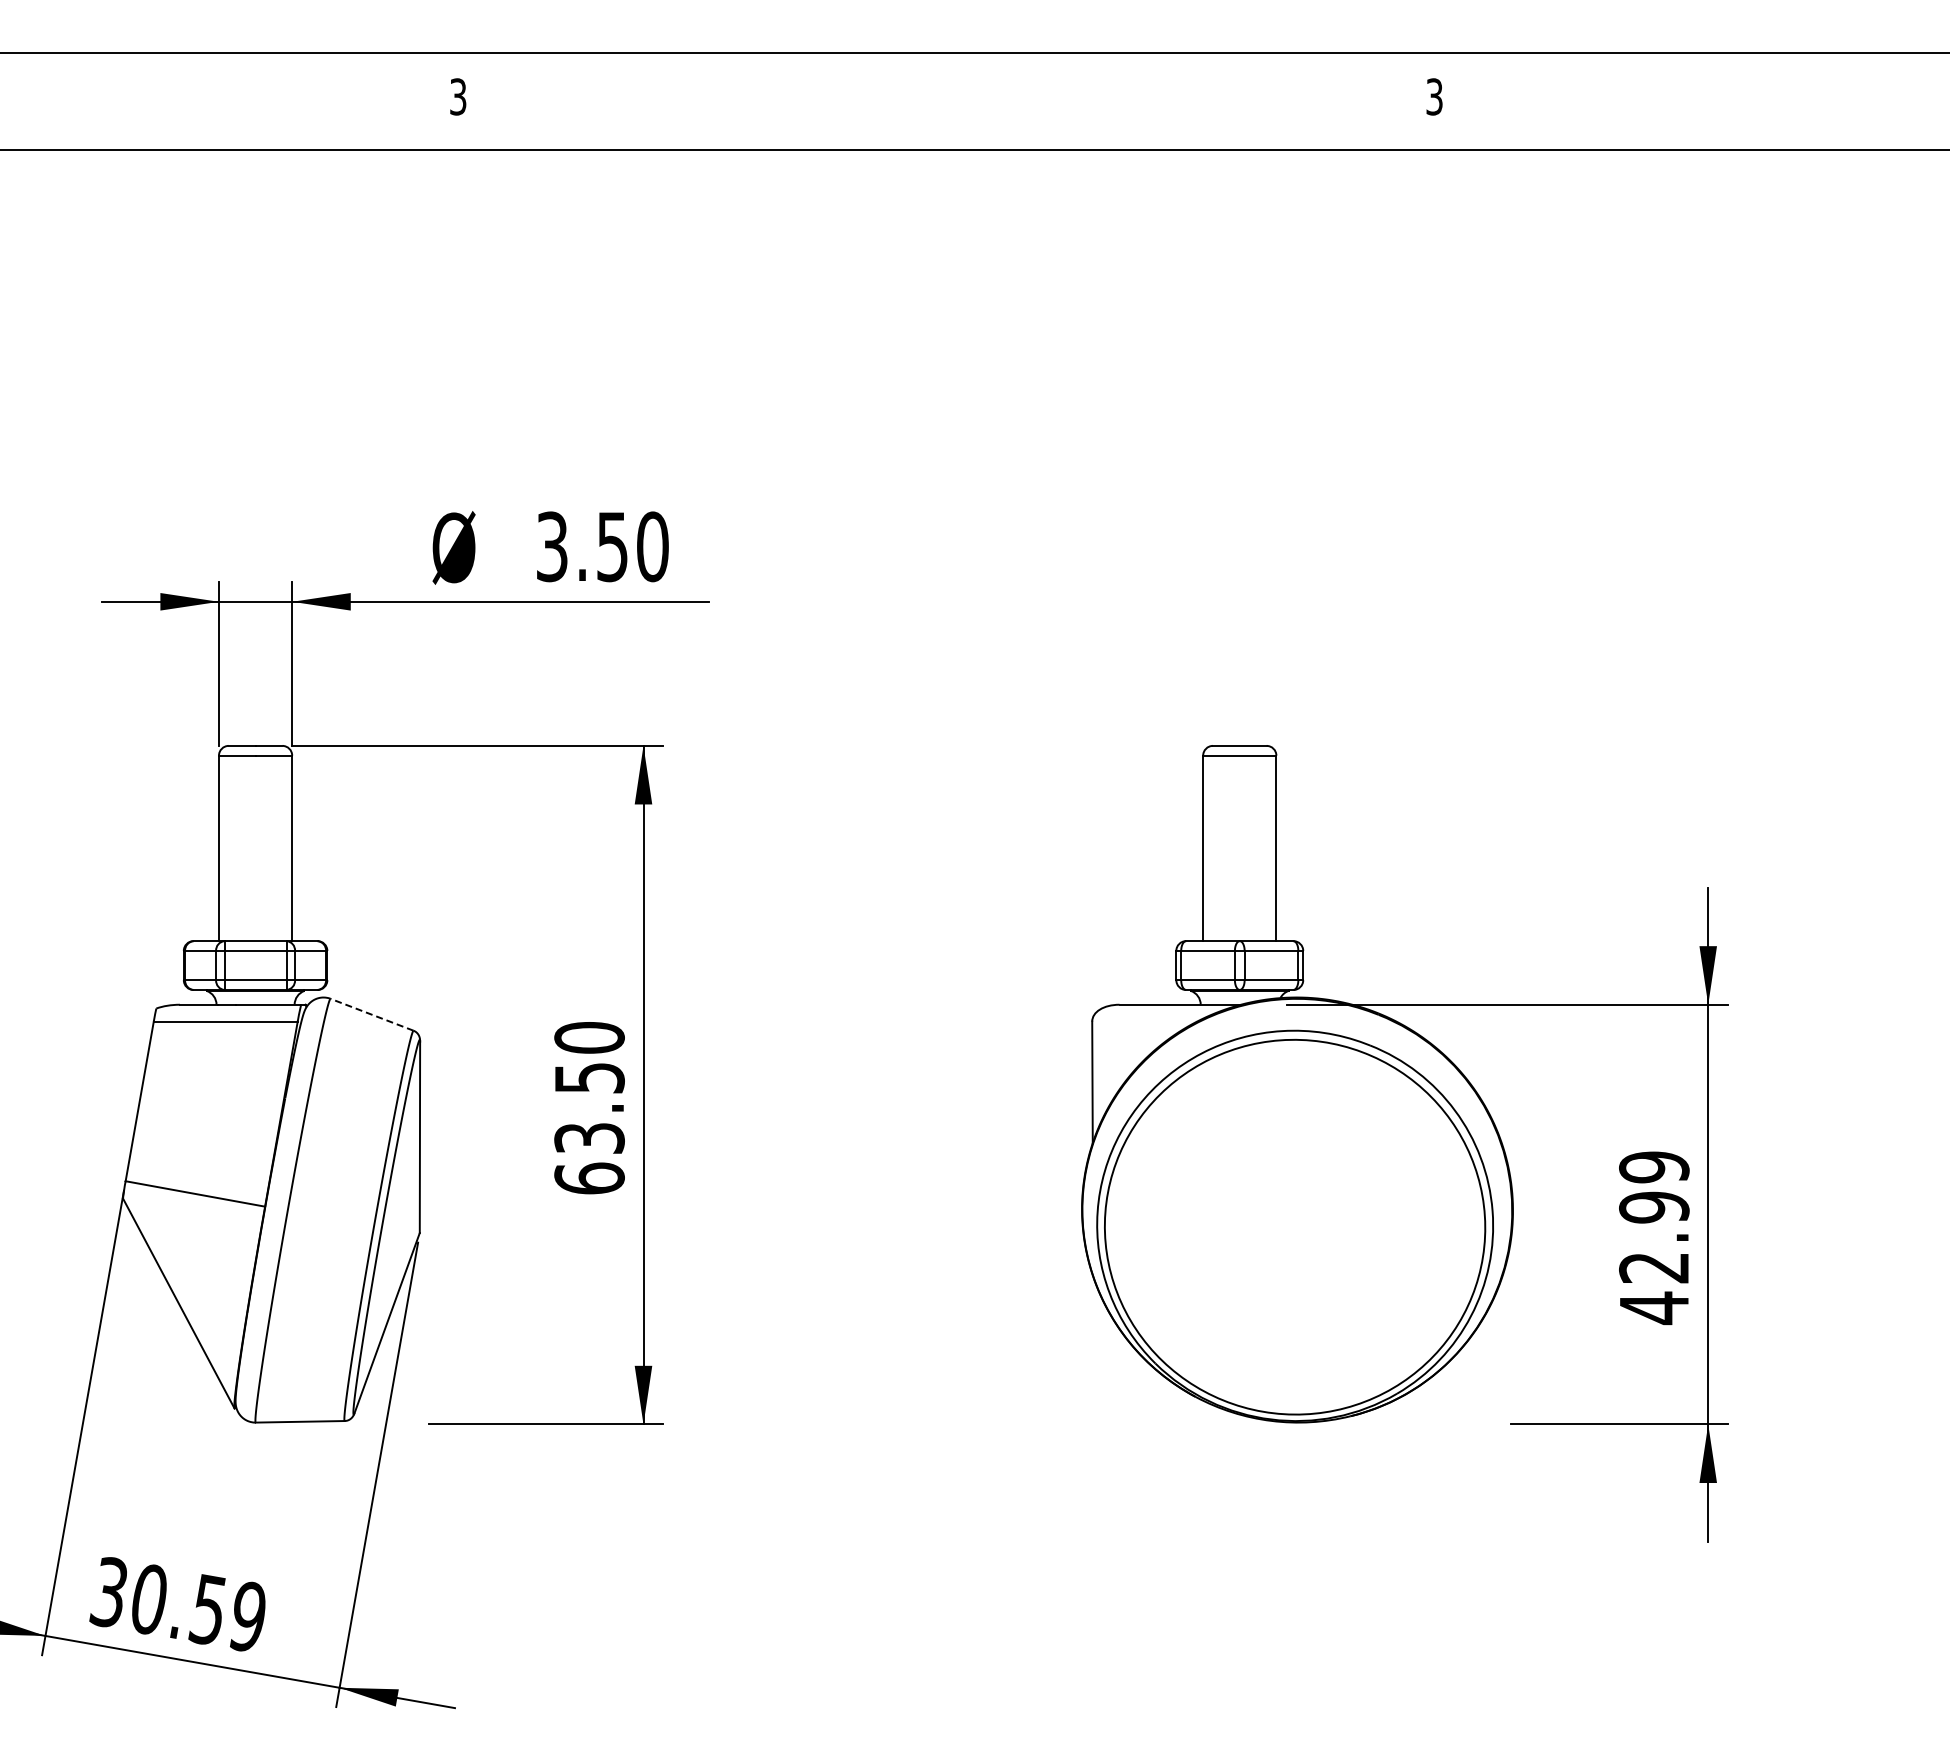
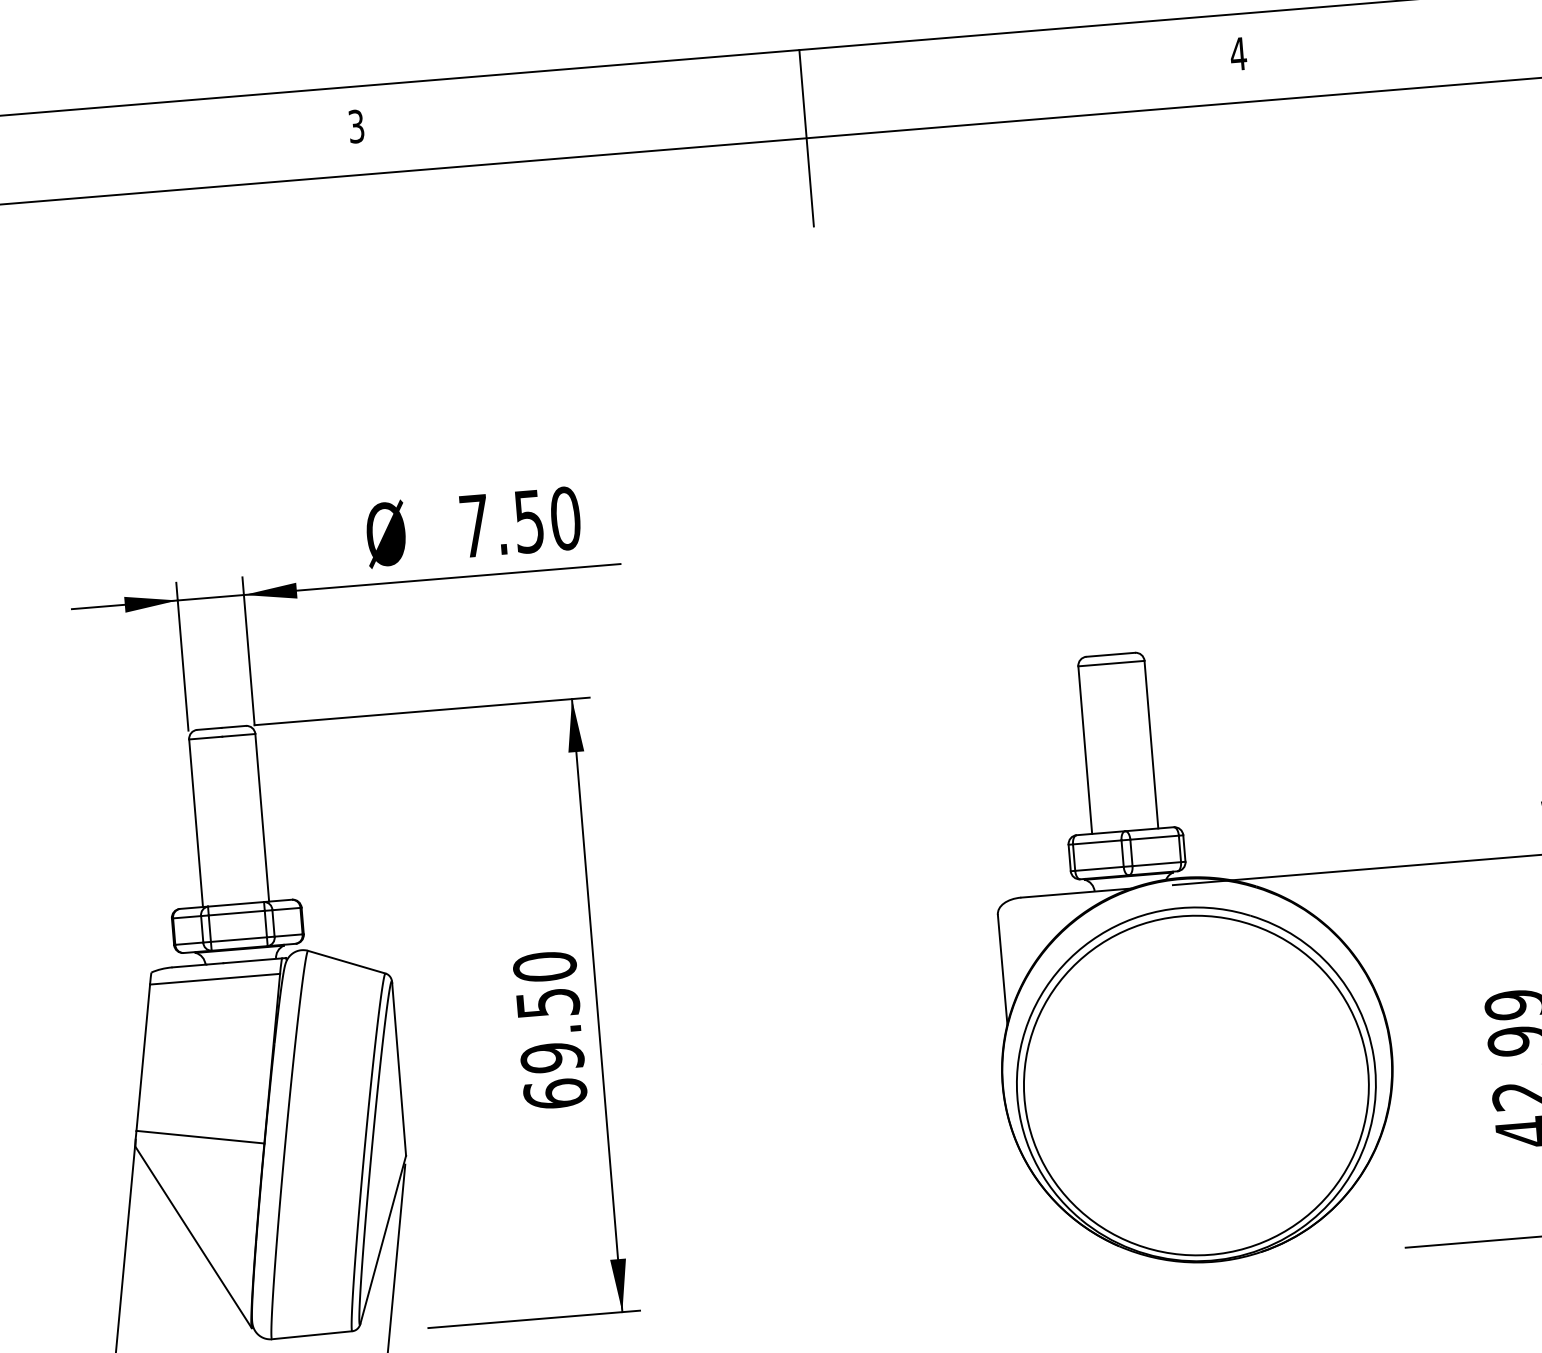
text: (1434, 96) -> (1238, 53), 3 -> 4
line: (952, 150) -> (806, 138), added
text: (552, 546) -> (474, 525), 3.50 -> 7.50
line: (371, 1014) -> (346, 961), dashed -> solid
text: (589, 1138) -> (552, 1057), 63.50 -> 69.50

